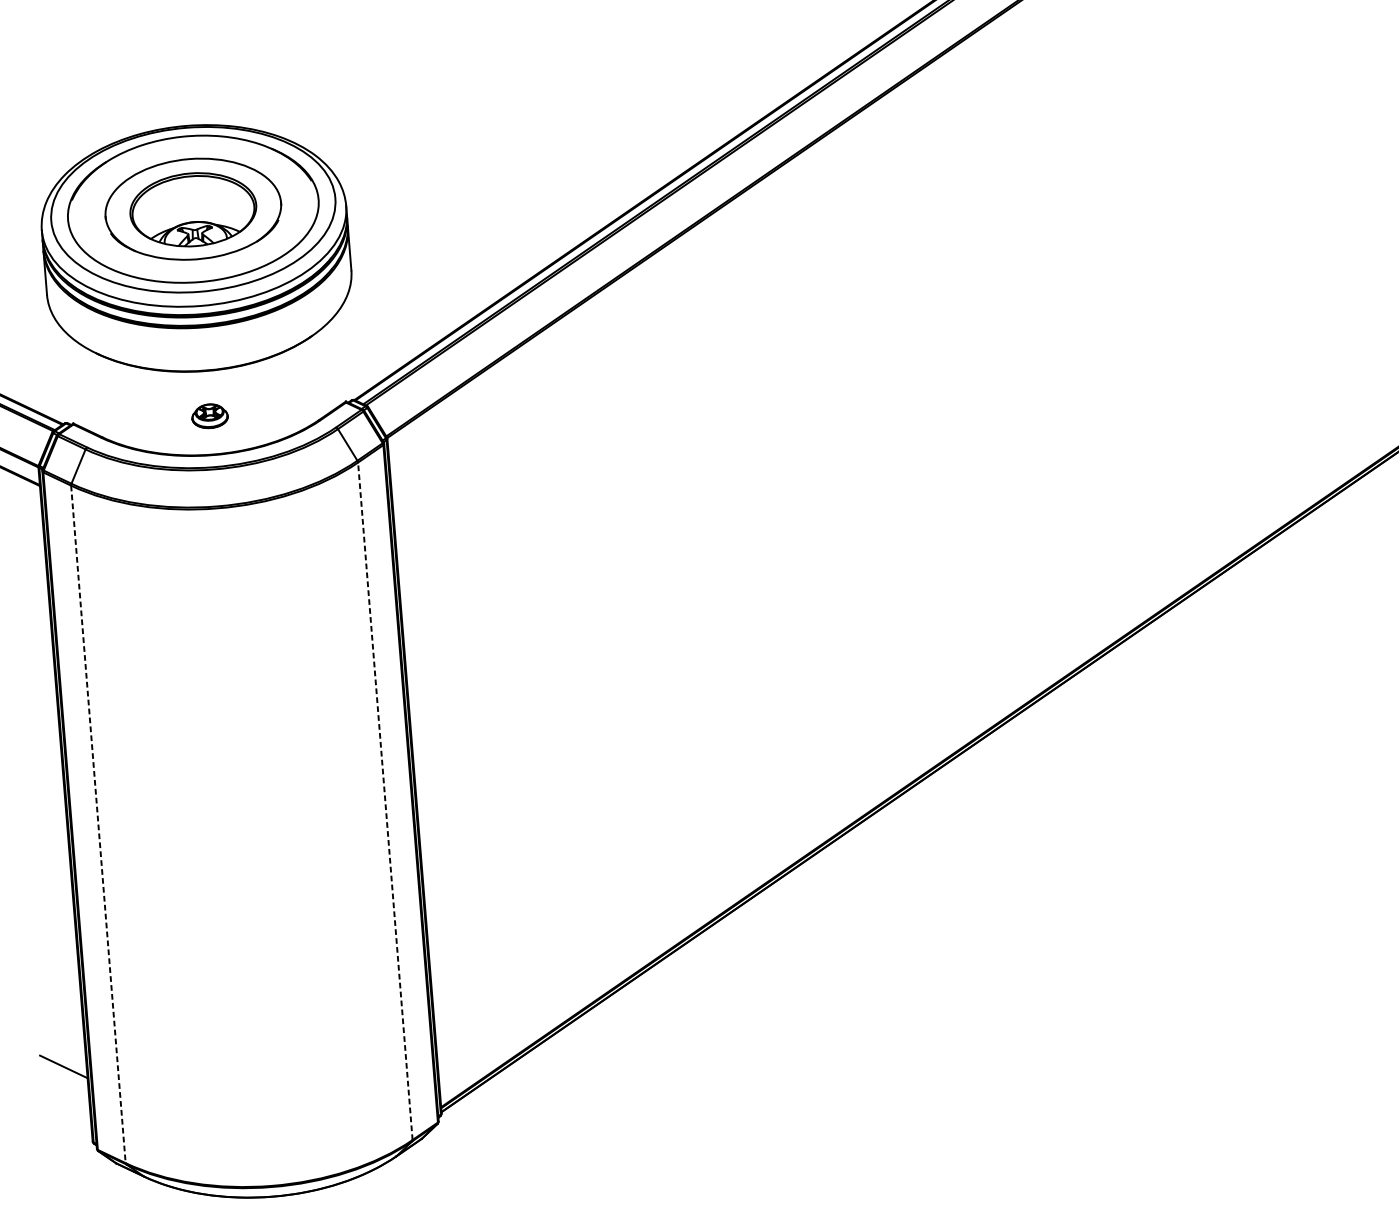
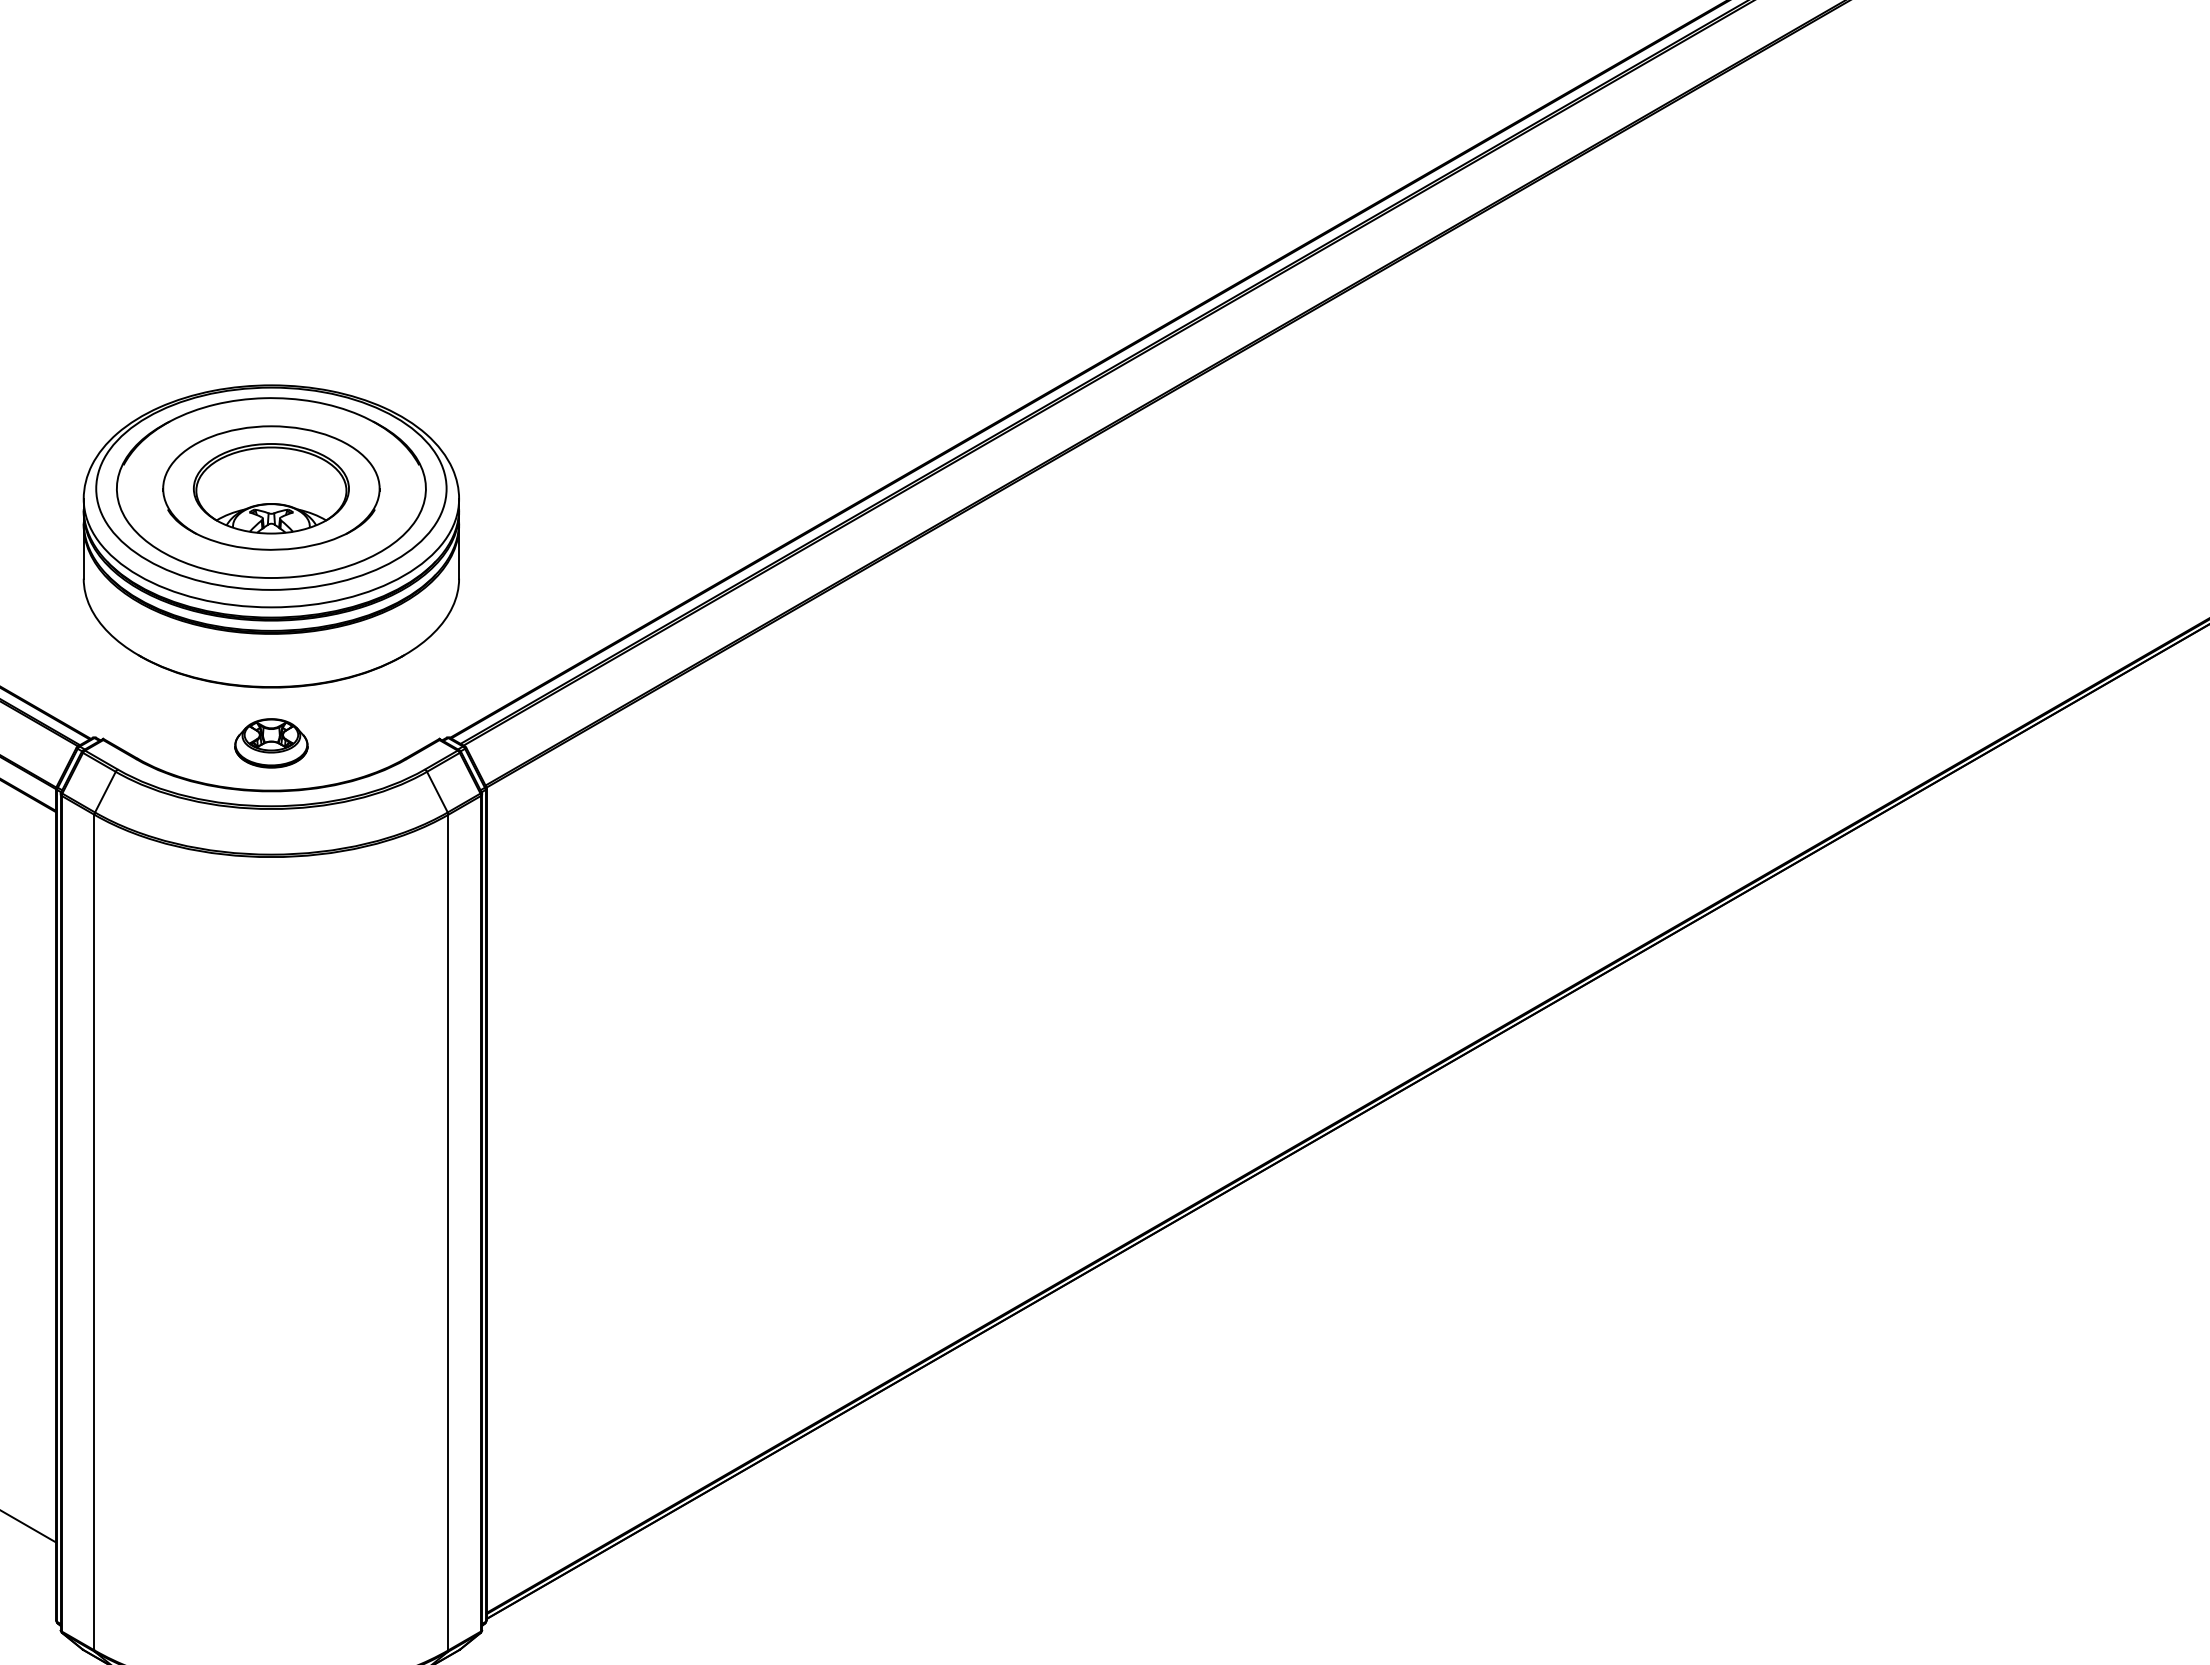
part: (210, 416) -> (271, 743), size x1.67
line: (385, 801) -> (448, 1232), dashed -> solid
line: (98, 824) -> (94, 1232), dashed -> solid

